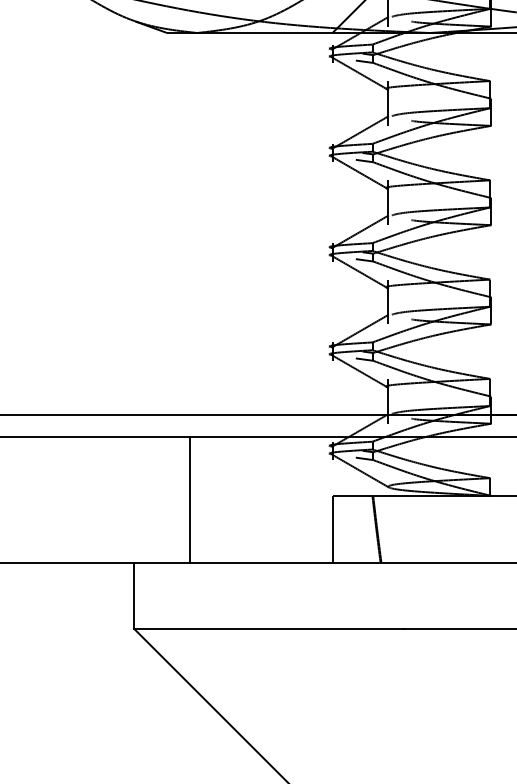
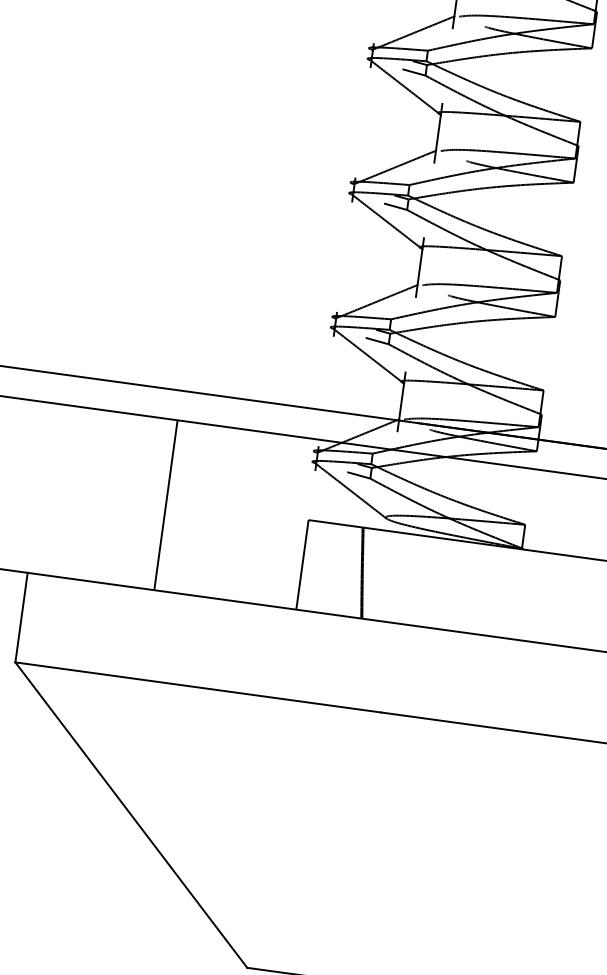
line: (189, 499) -> (165, 504), moved

